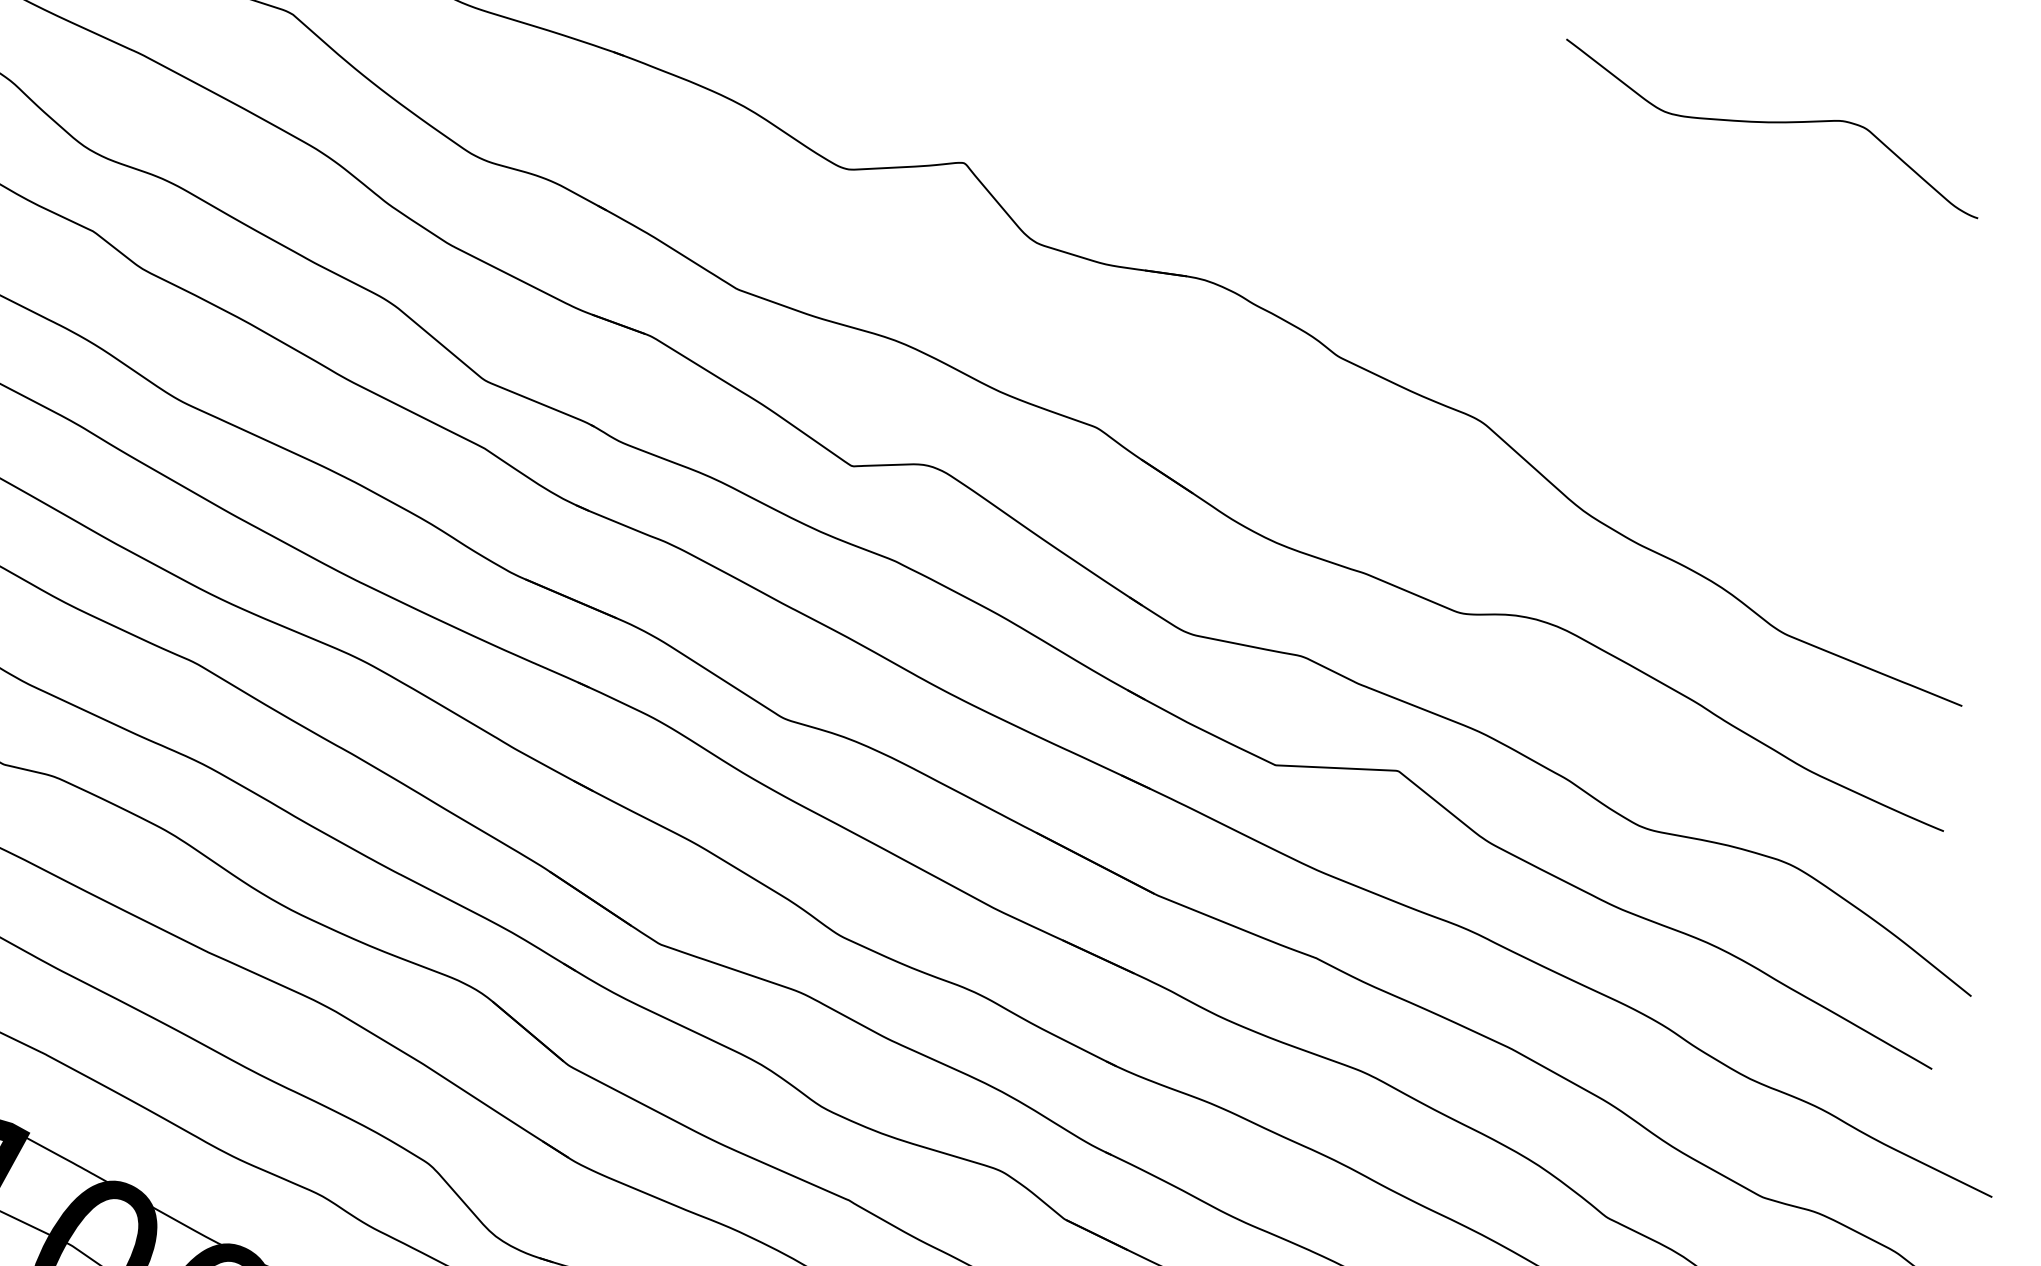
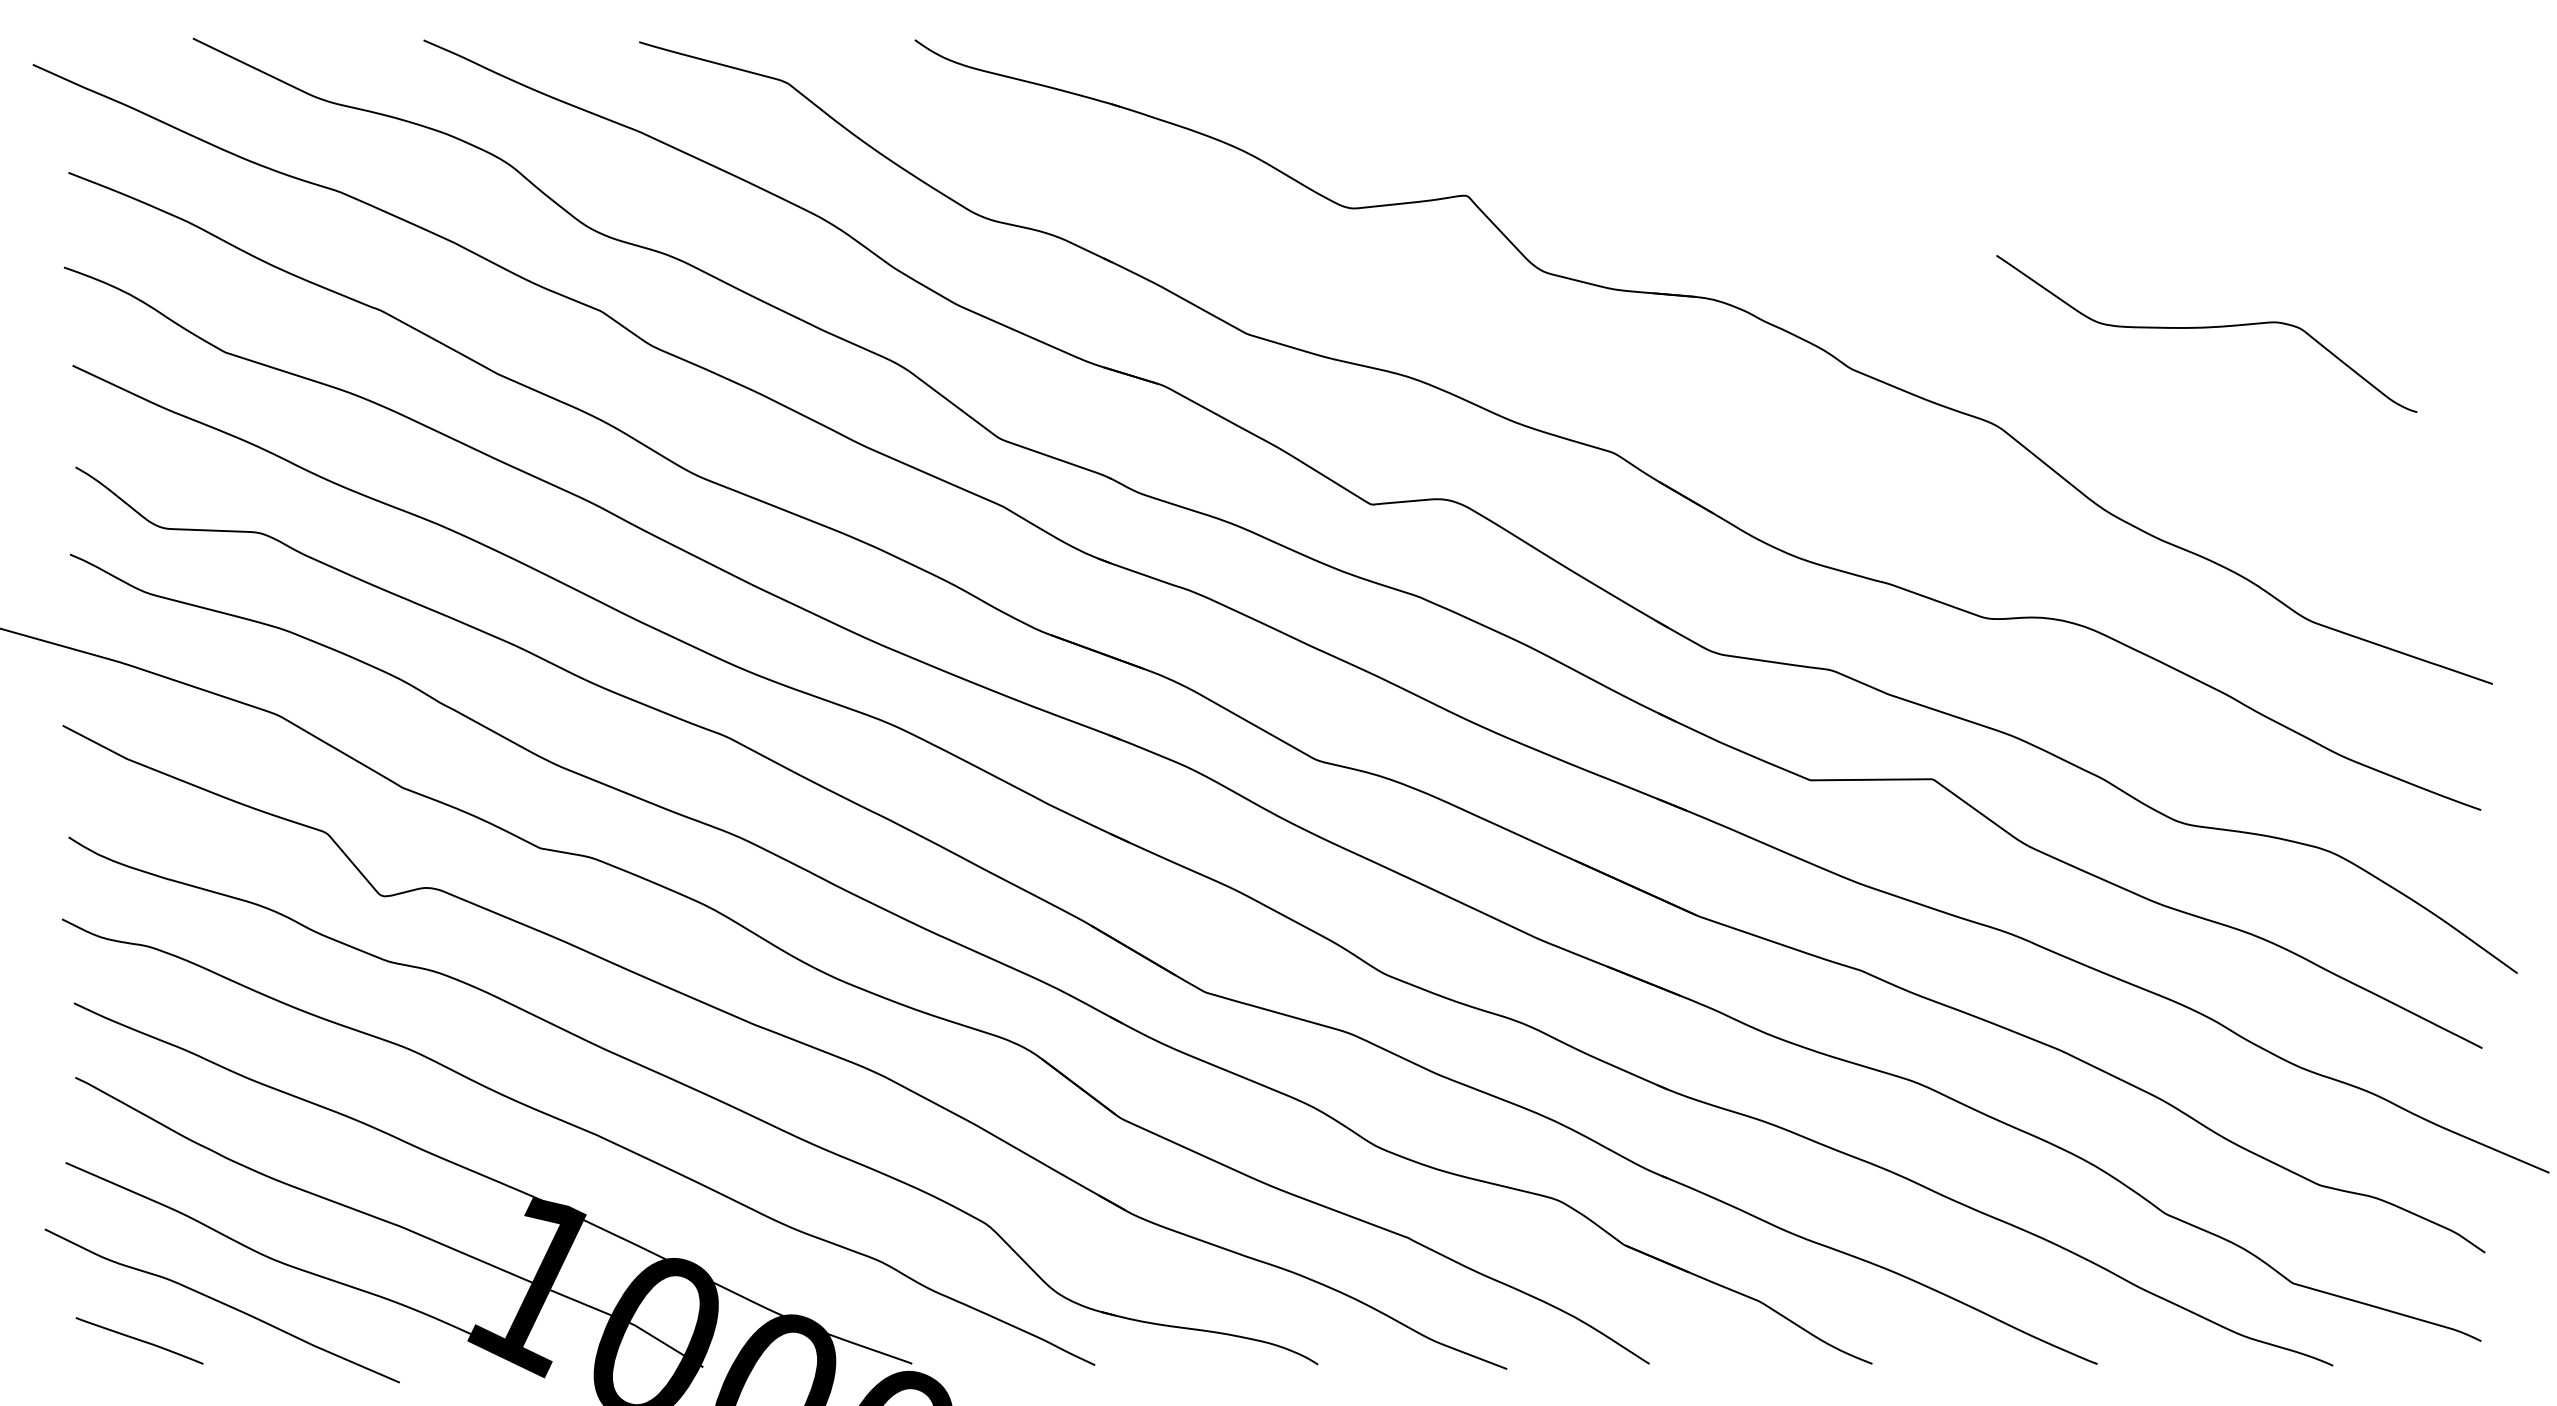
curve: (1772, 123) -> (2206, 328), moved

